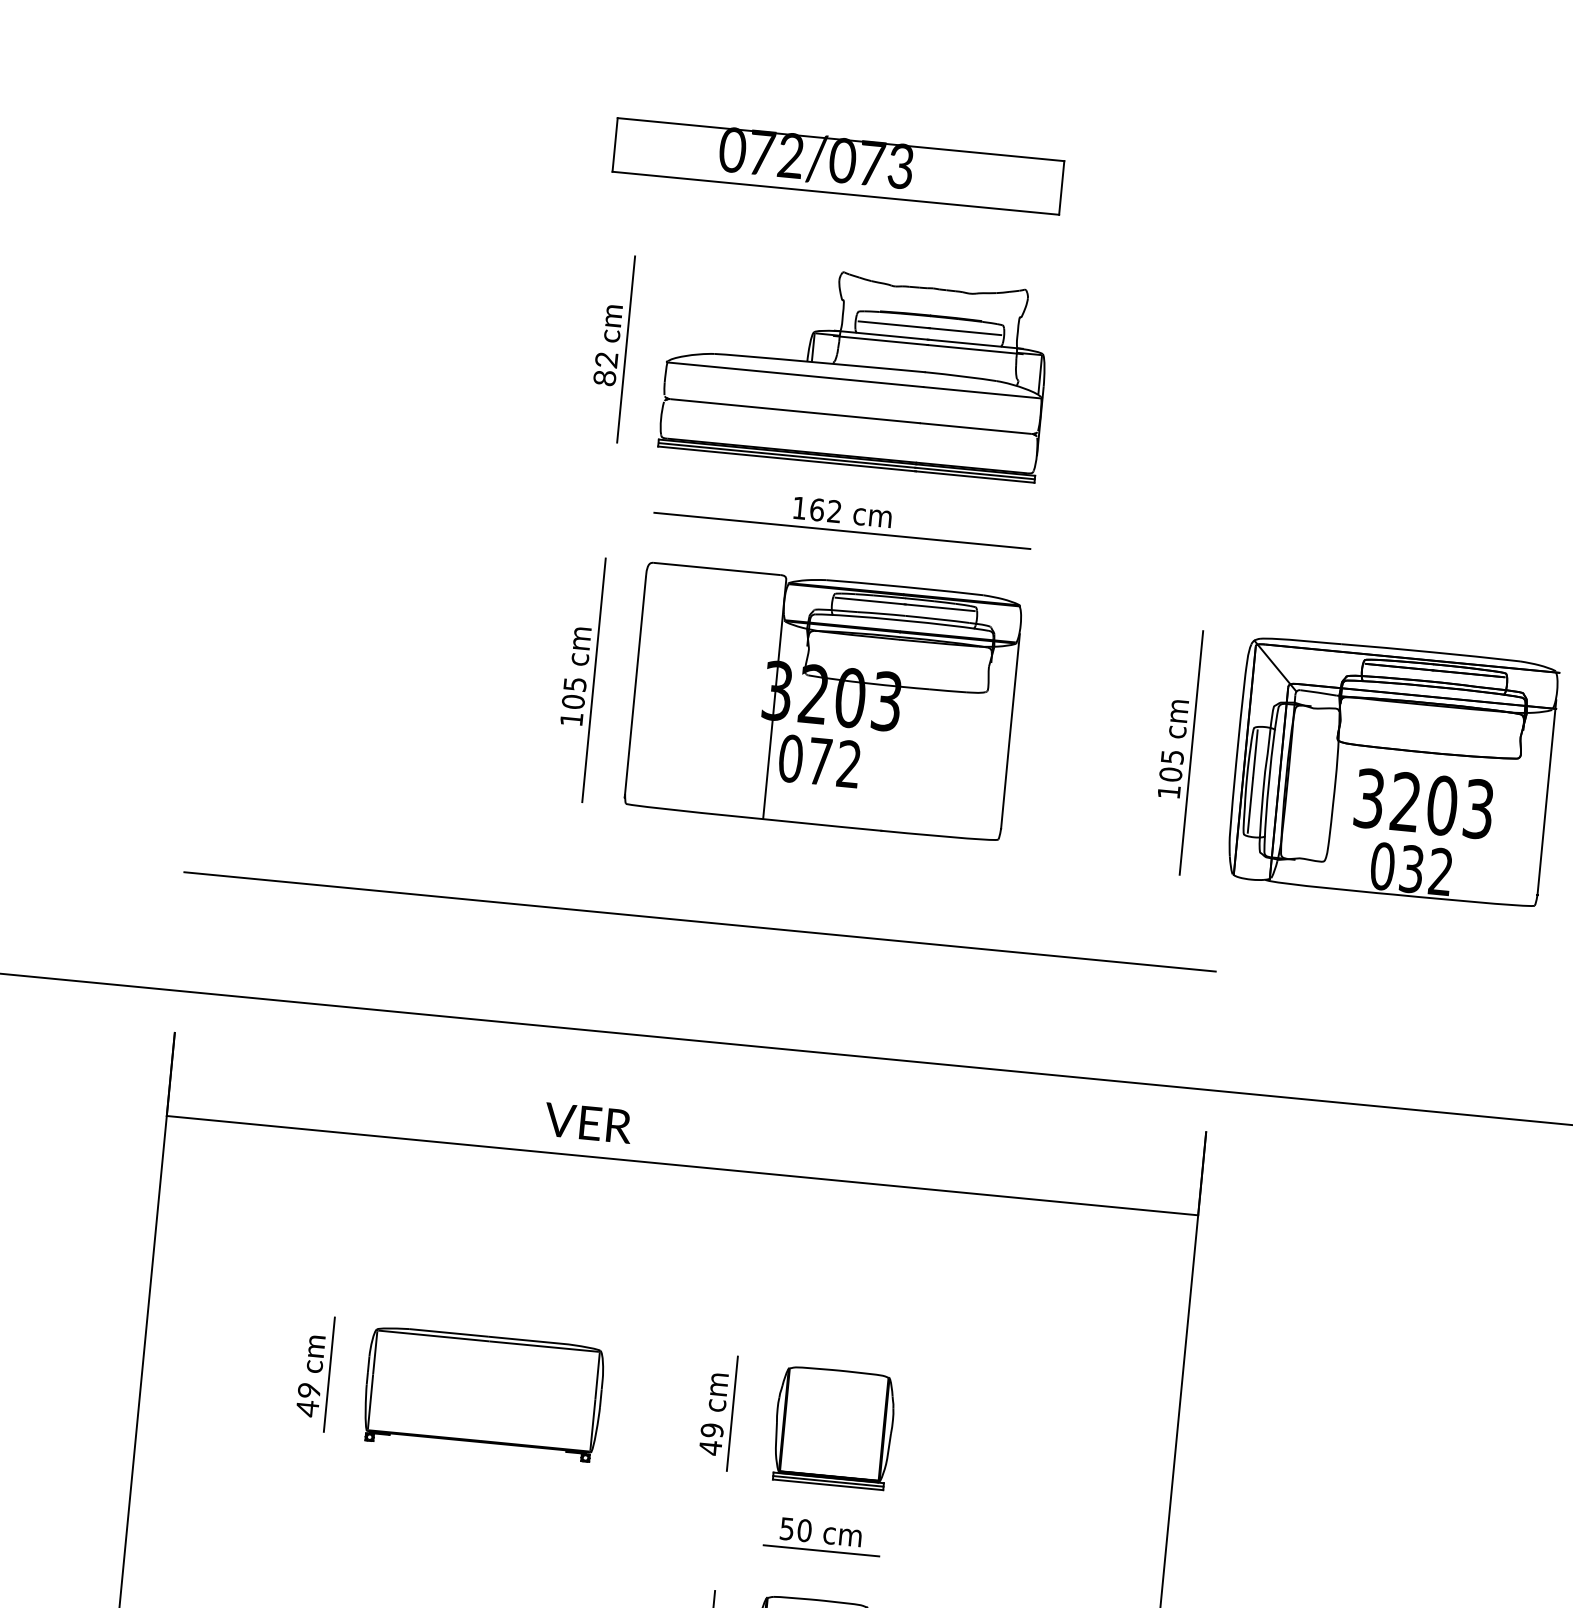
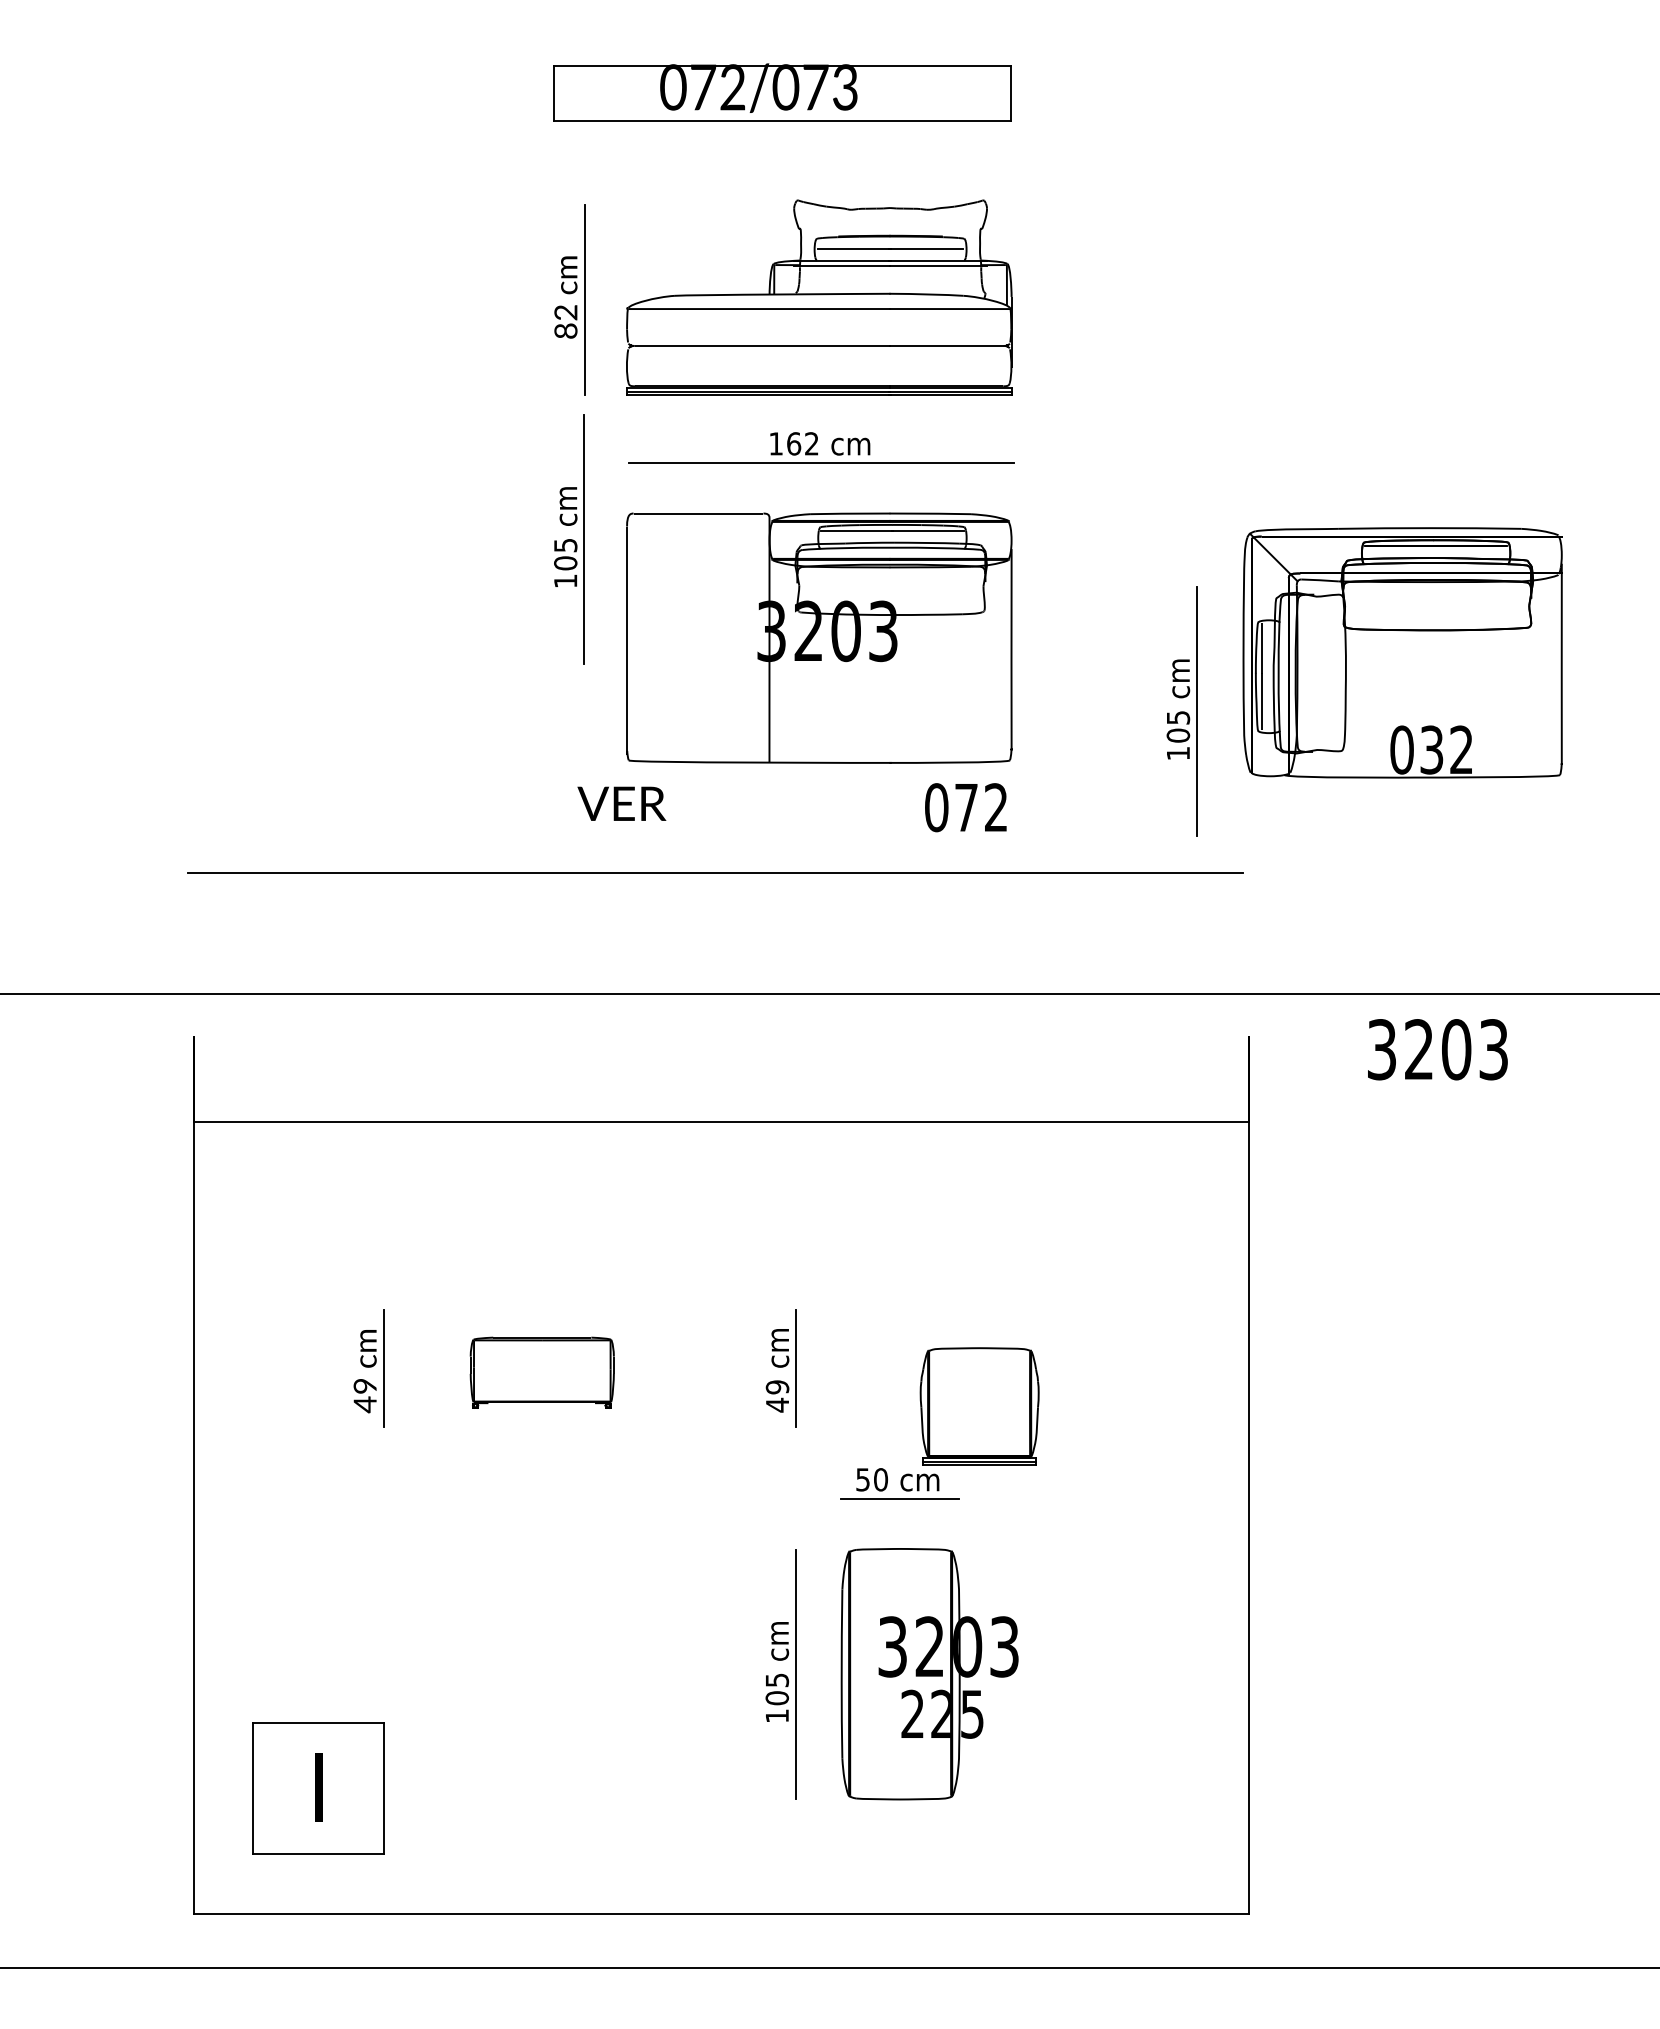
part: (579, 678) -> (569, 539), moved
part: (1176, 751) -> (1181, 711), moved
text: (819, 761) -> (965, 807), moved
text: (1423, 803) -> (1437, 1049), moved
text: (587, 1122) -> (621, 803), moved
part: (483, 1393) -> (542, 1372), size x0.6
part: (833, 1427) -> (979, 1406), moved

